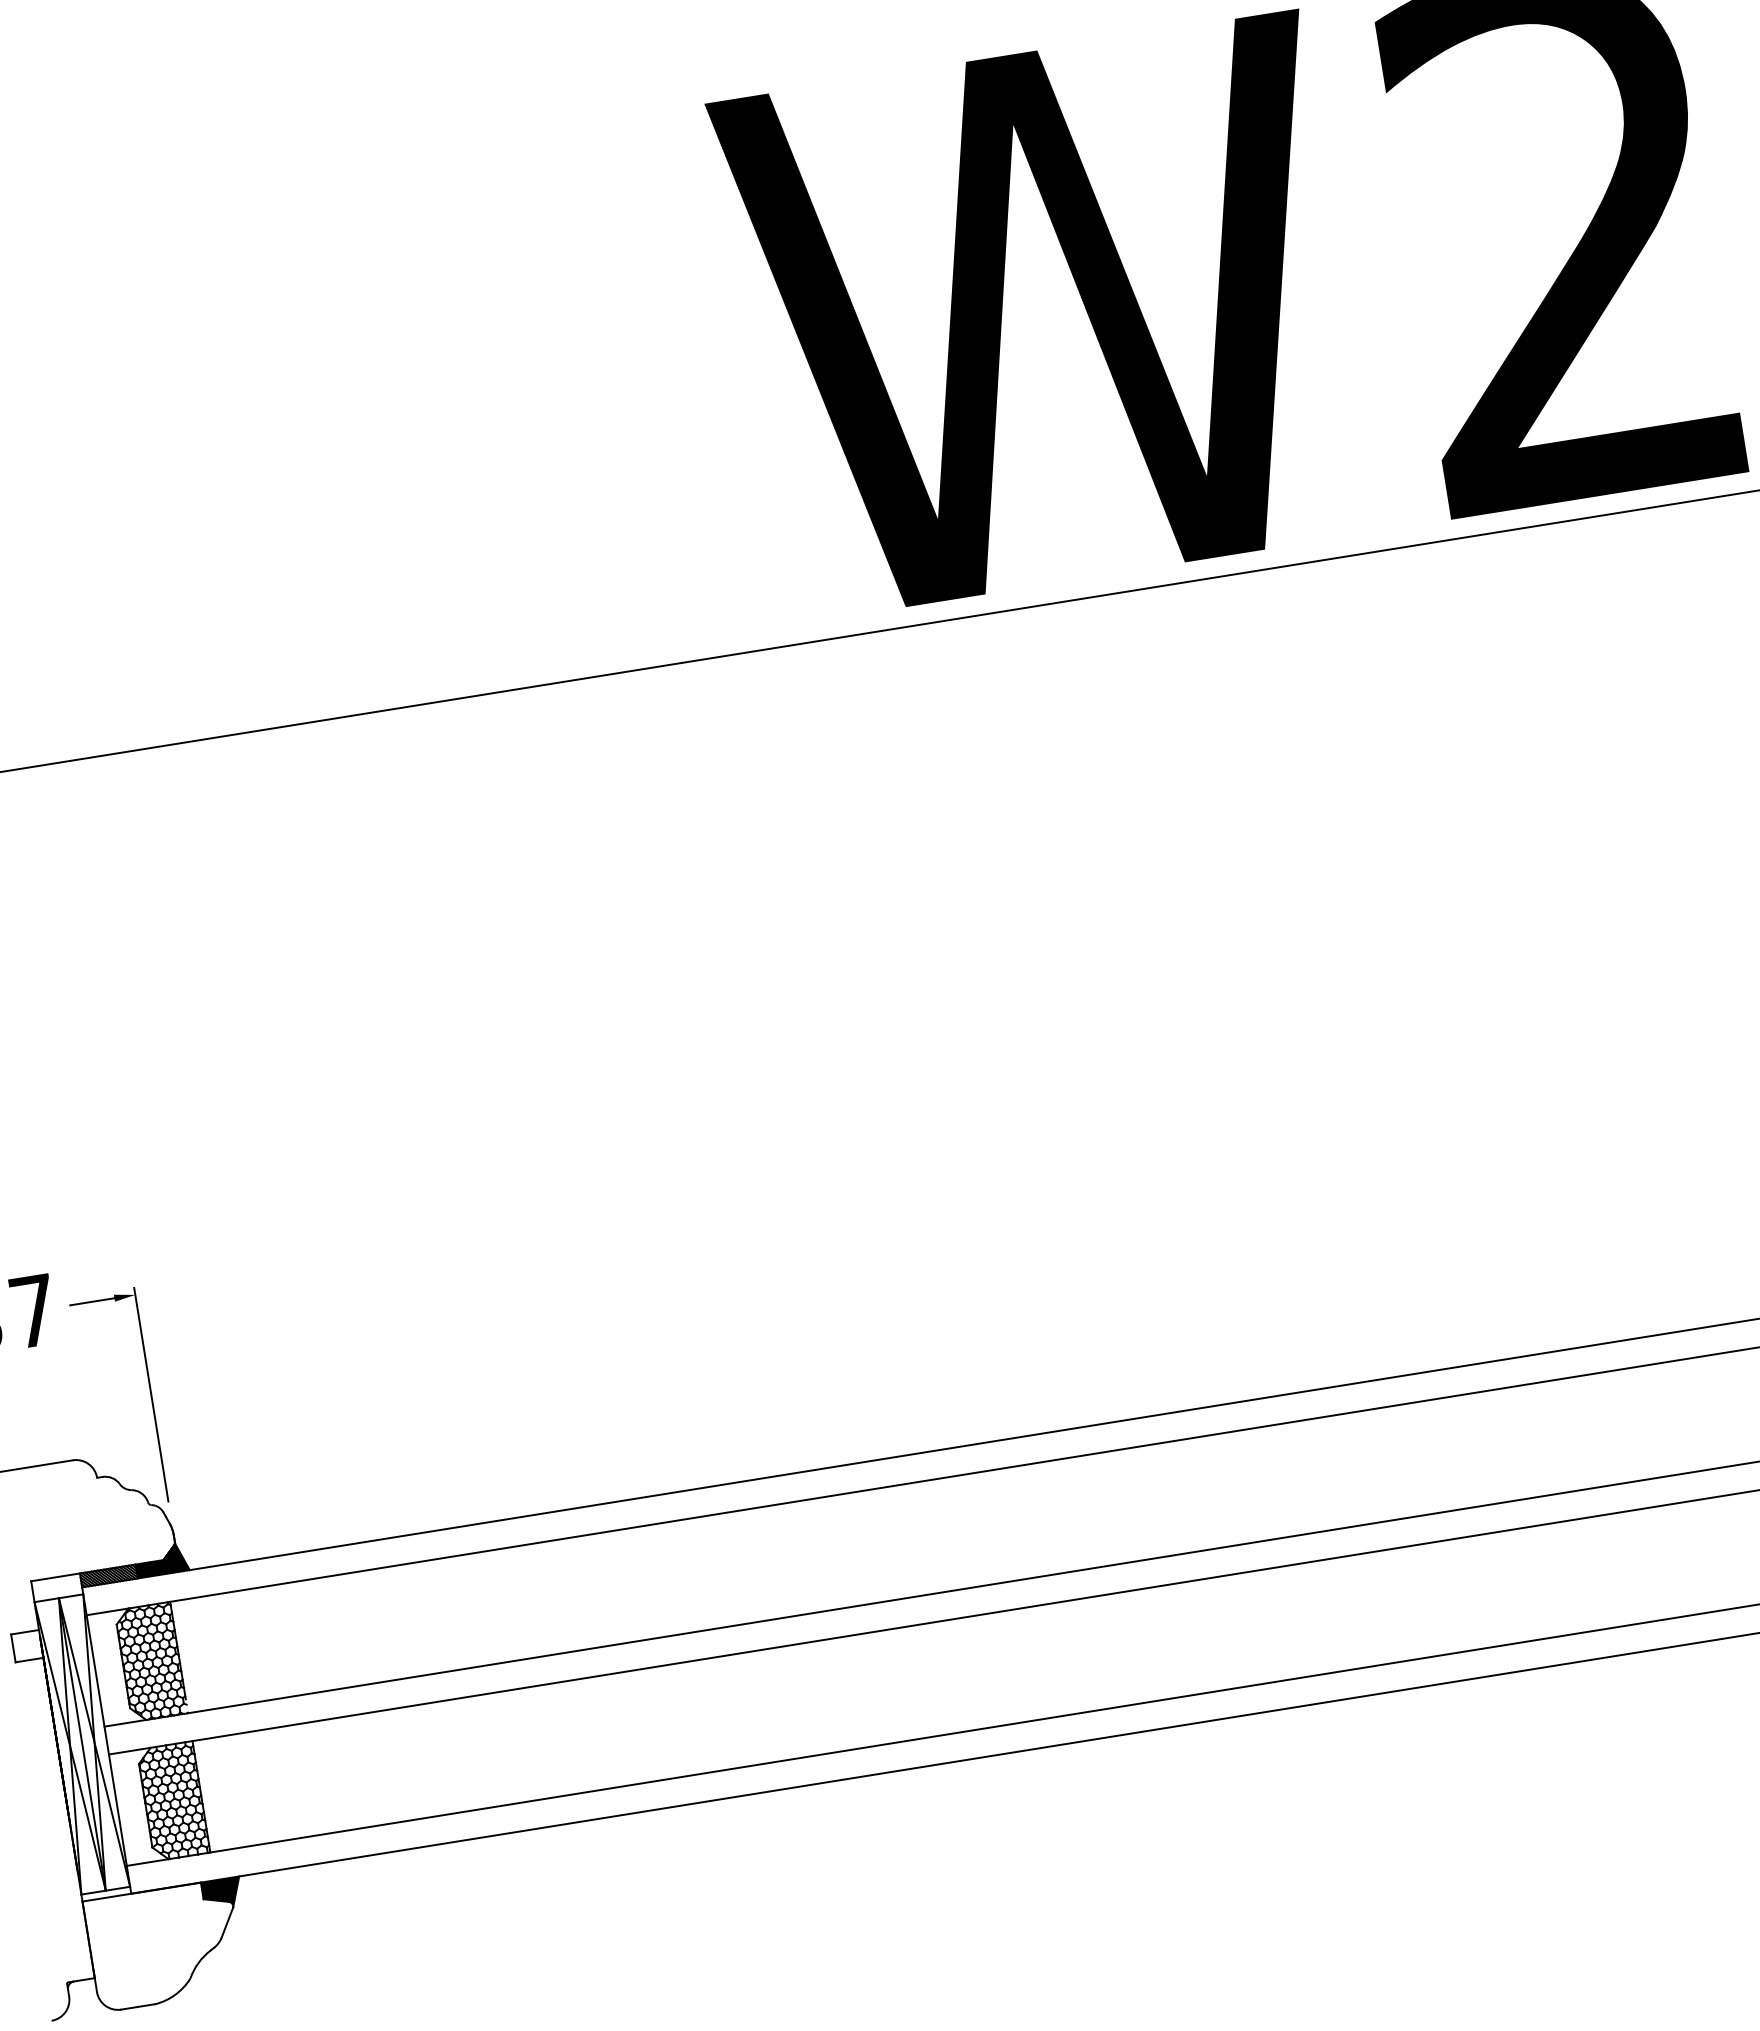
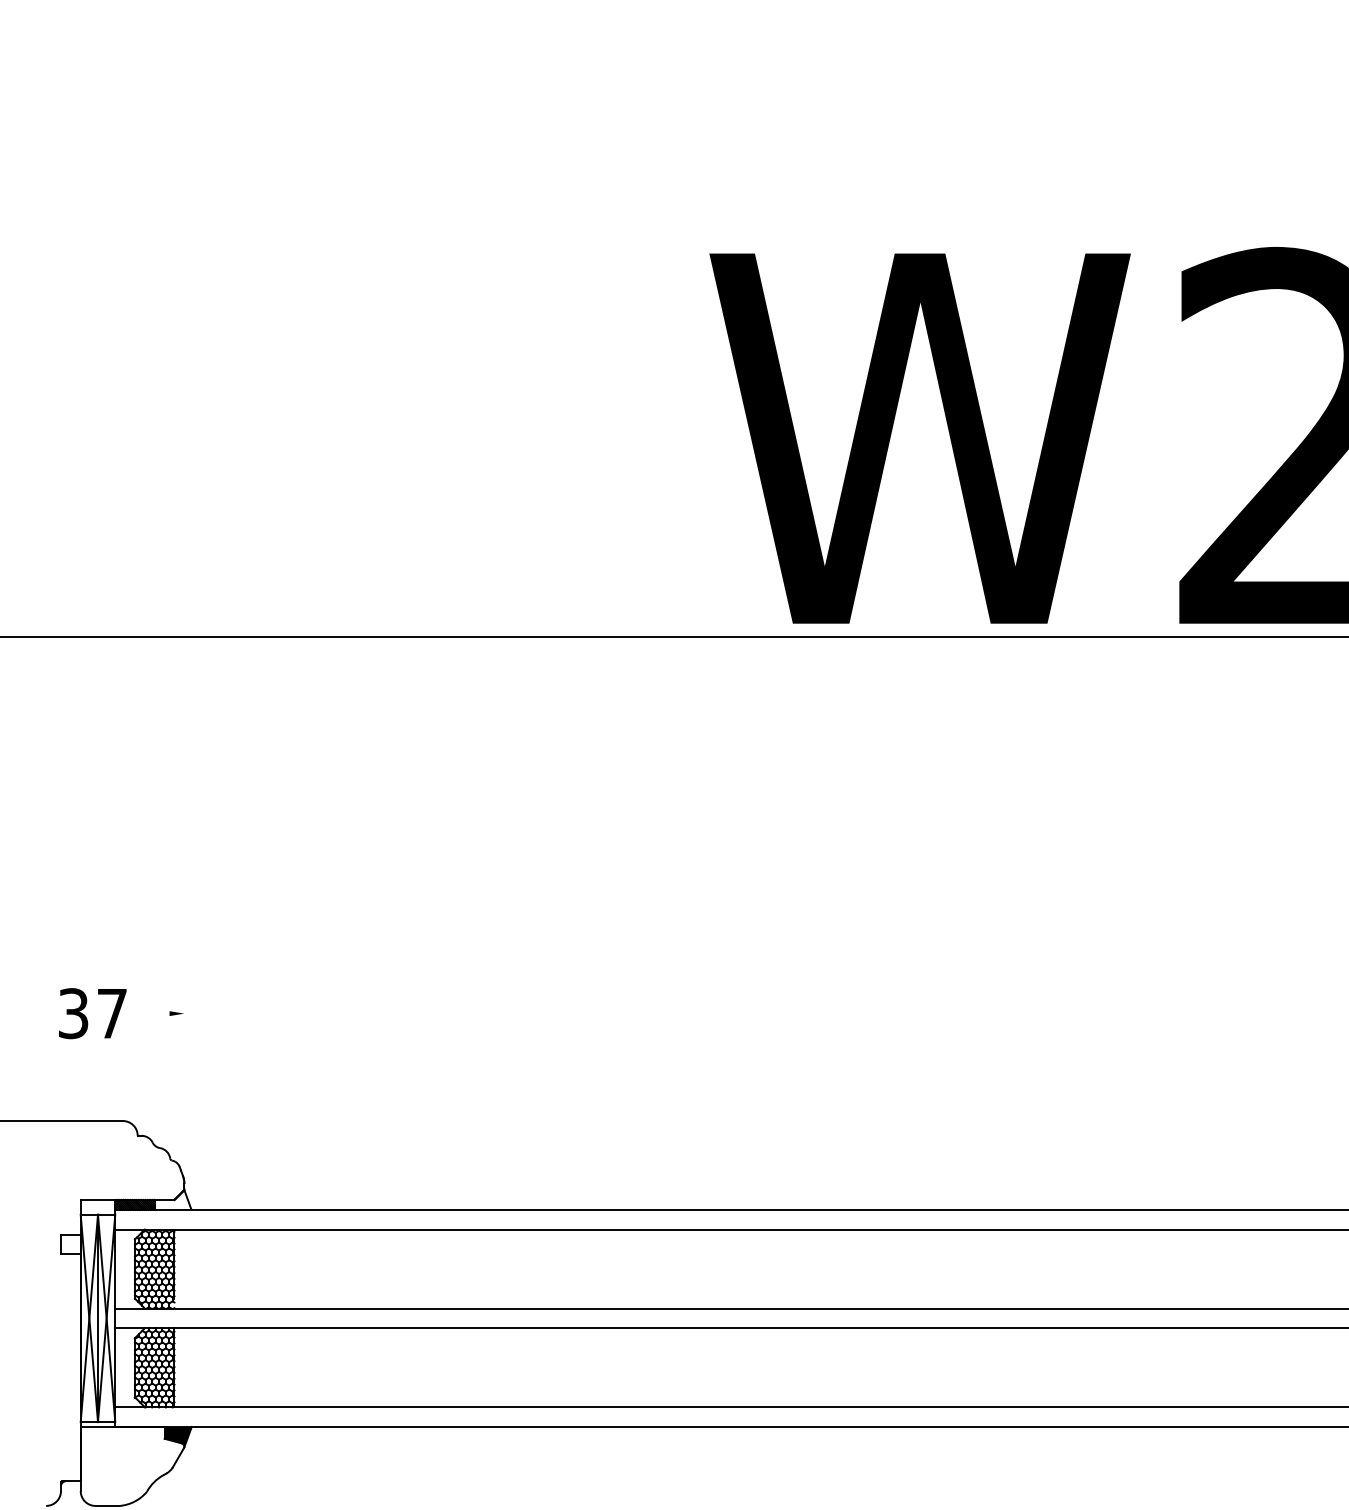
line: (91, 1301) -> (153, 1013), removed
line: (151, 1394) -> (184, 1084), removed
fill: (160, 1559) -> (172, 1199), removed

